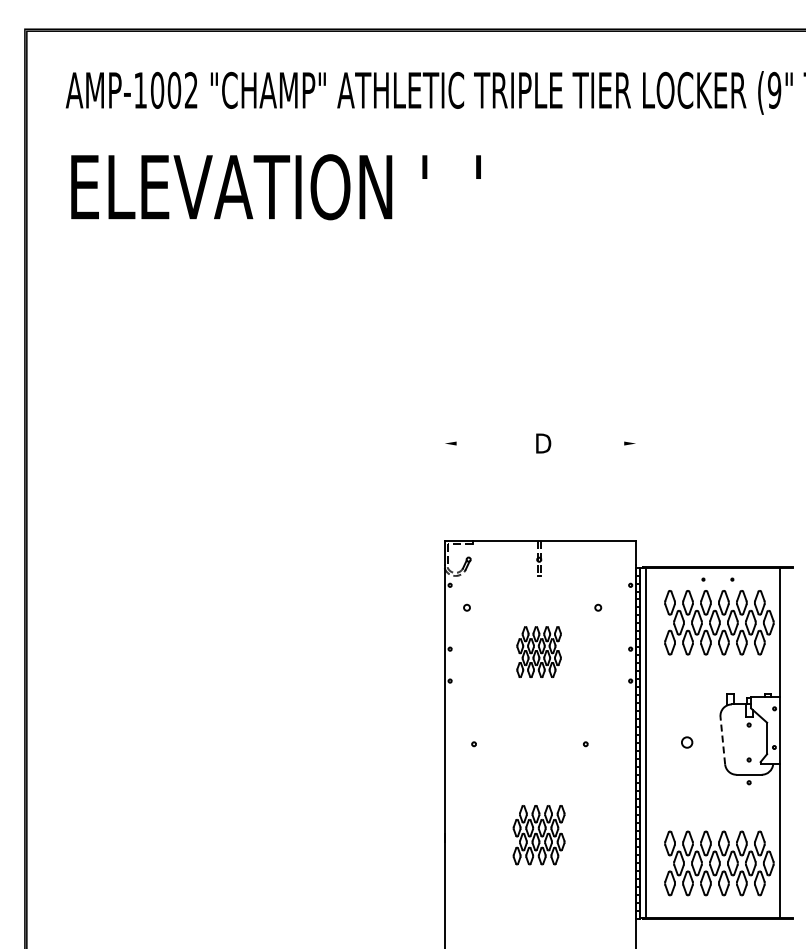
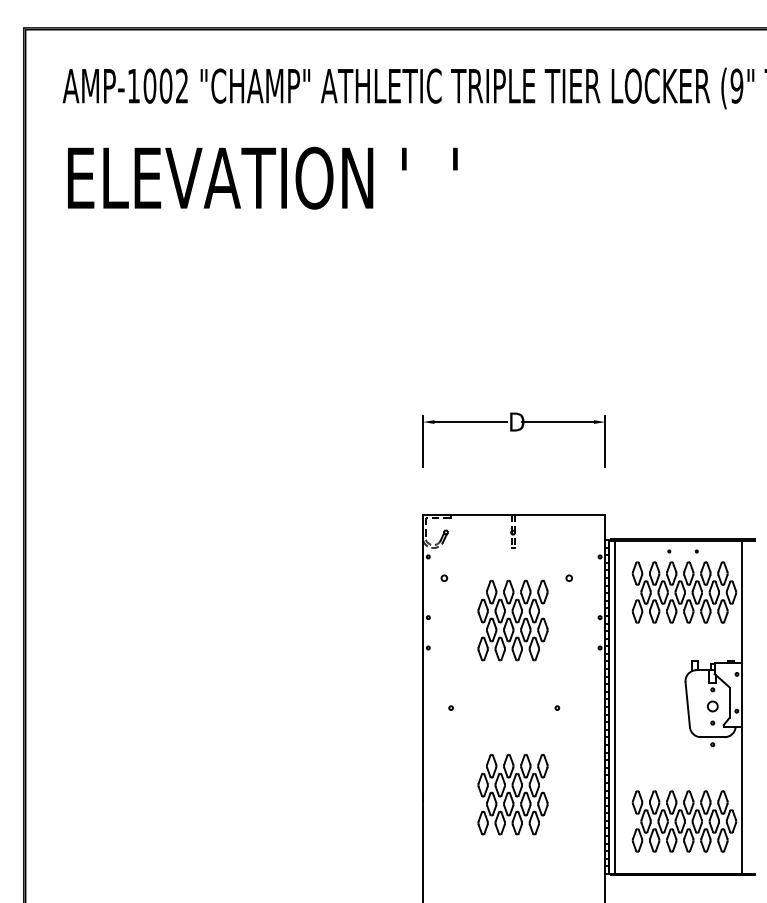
line: (494, 443) -> (470, 422), added
line: (586, 443) -> (558, 422), added
line: (444, 464) -> (422, 441), added
line: (636, 464) -> (605, 441), added
part: (538, 651) -> (512, 619), size x1.67
line: (722, 740) -> (687, 704), dashed -> solid
circle: (687, 742) -> (713, 706), moved
part: (538, 834) -> (512, 793), size x1.43

